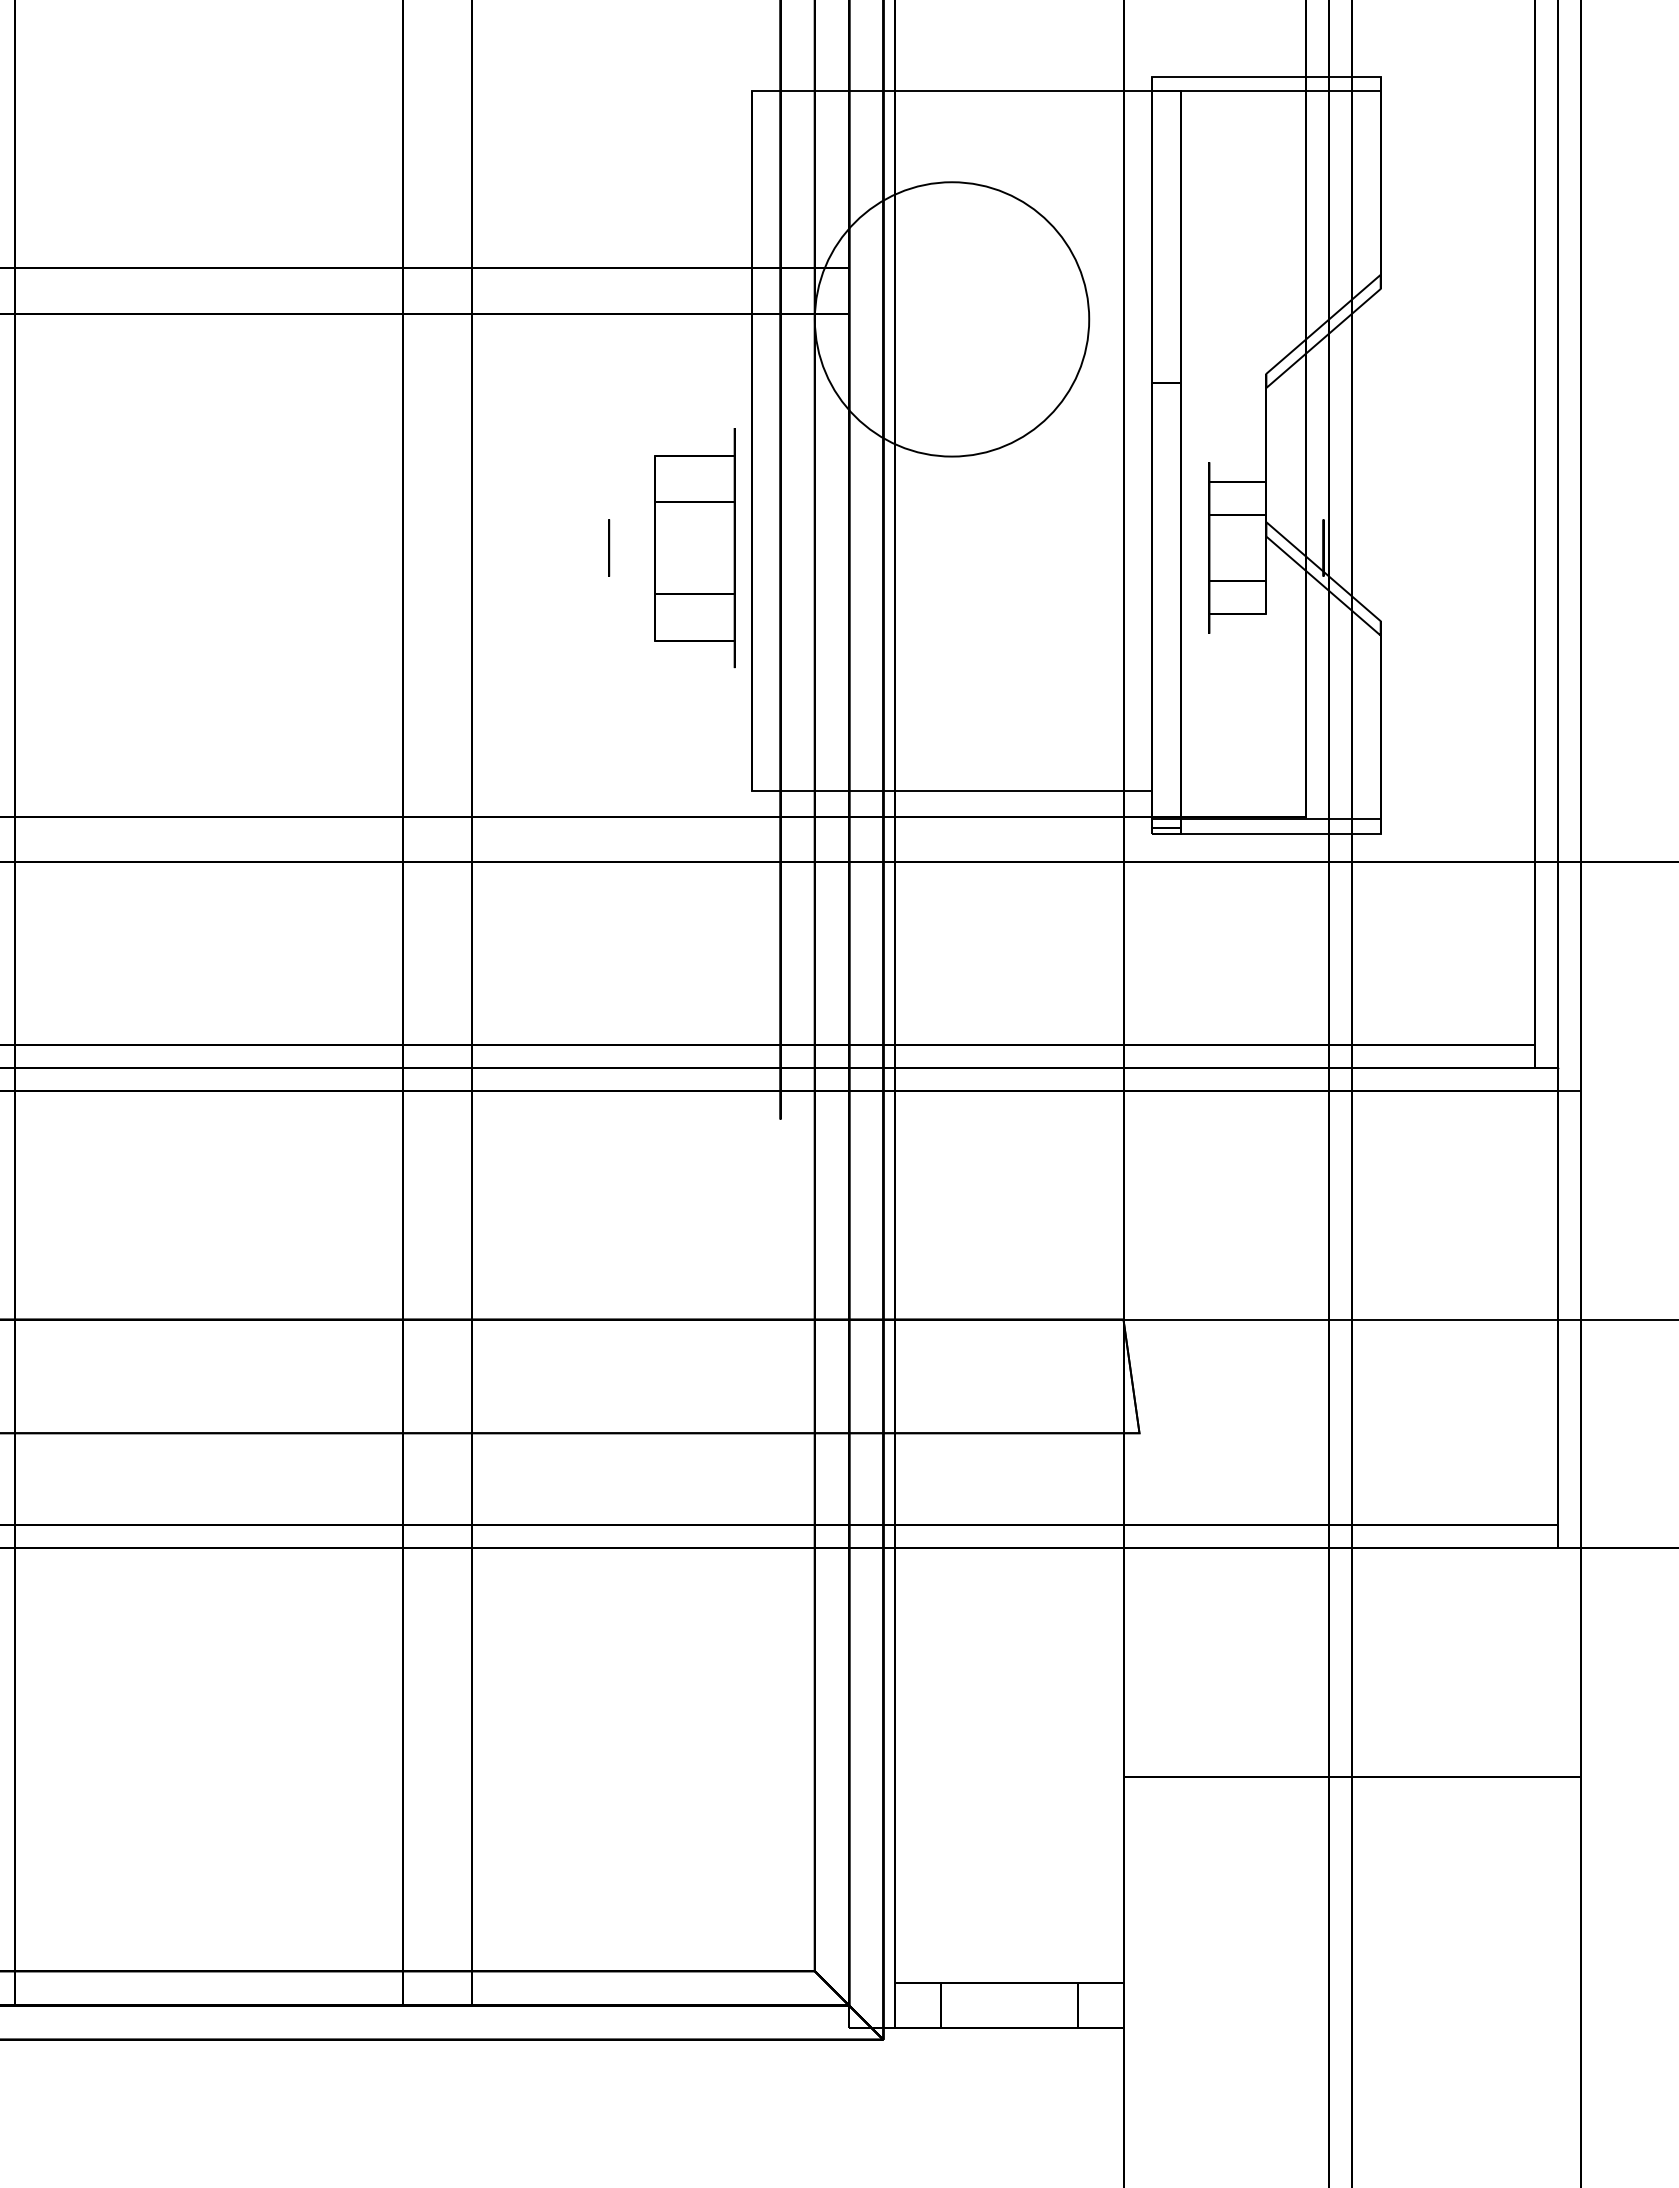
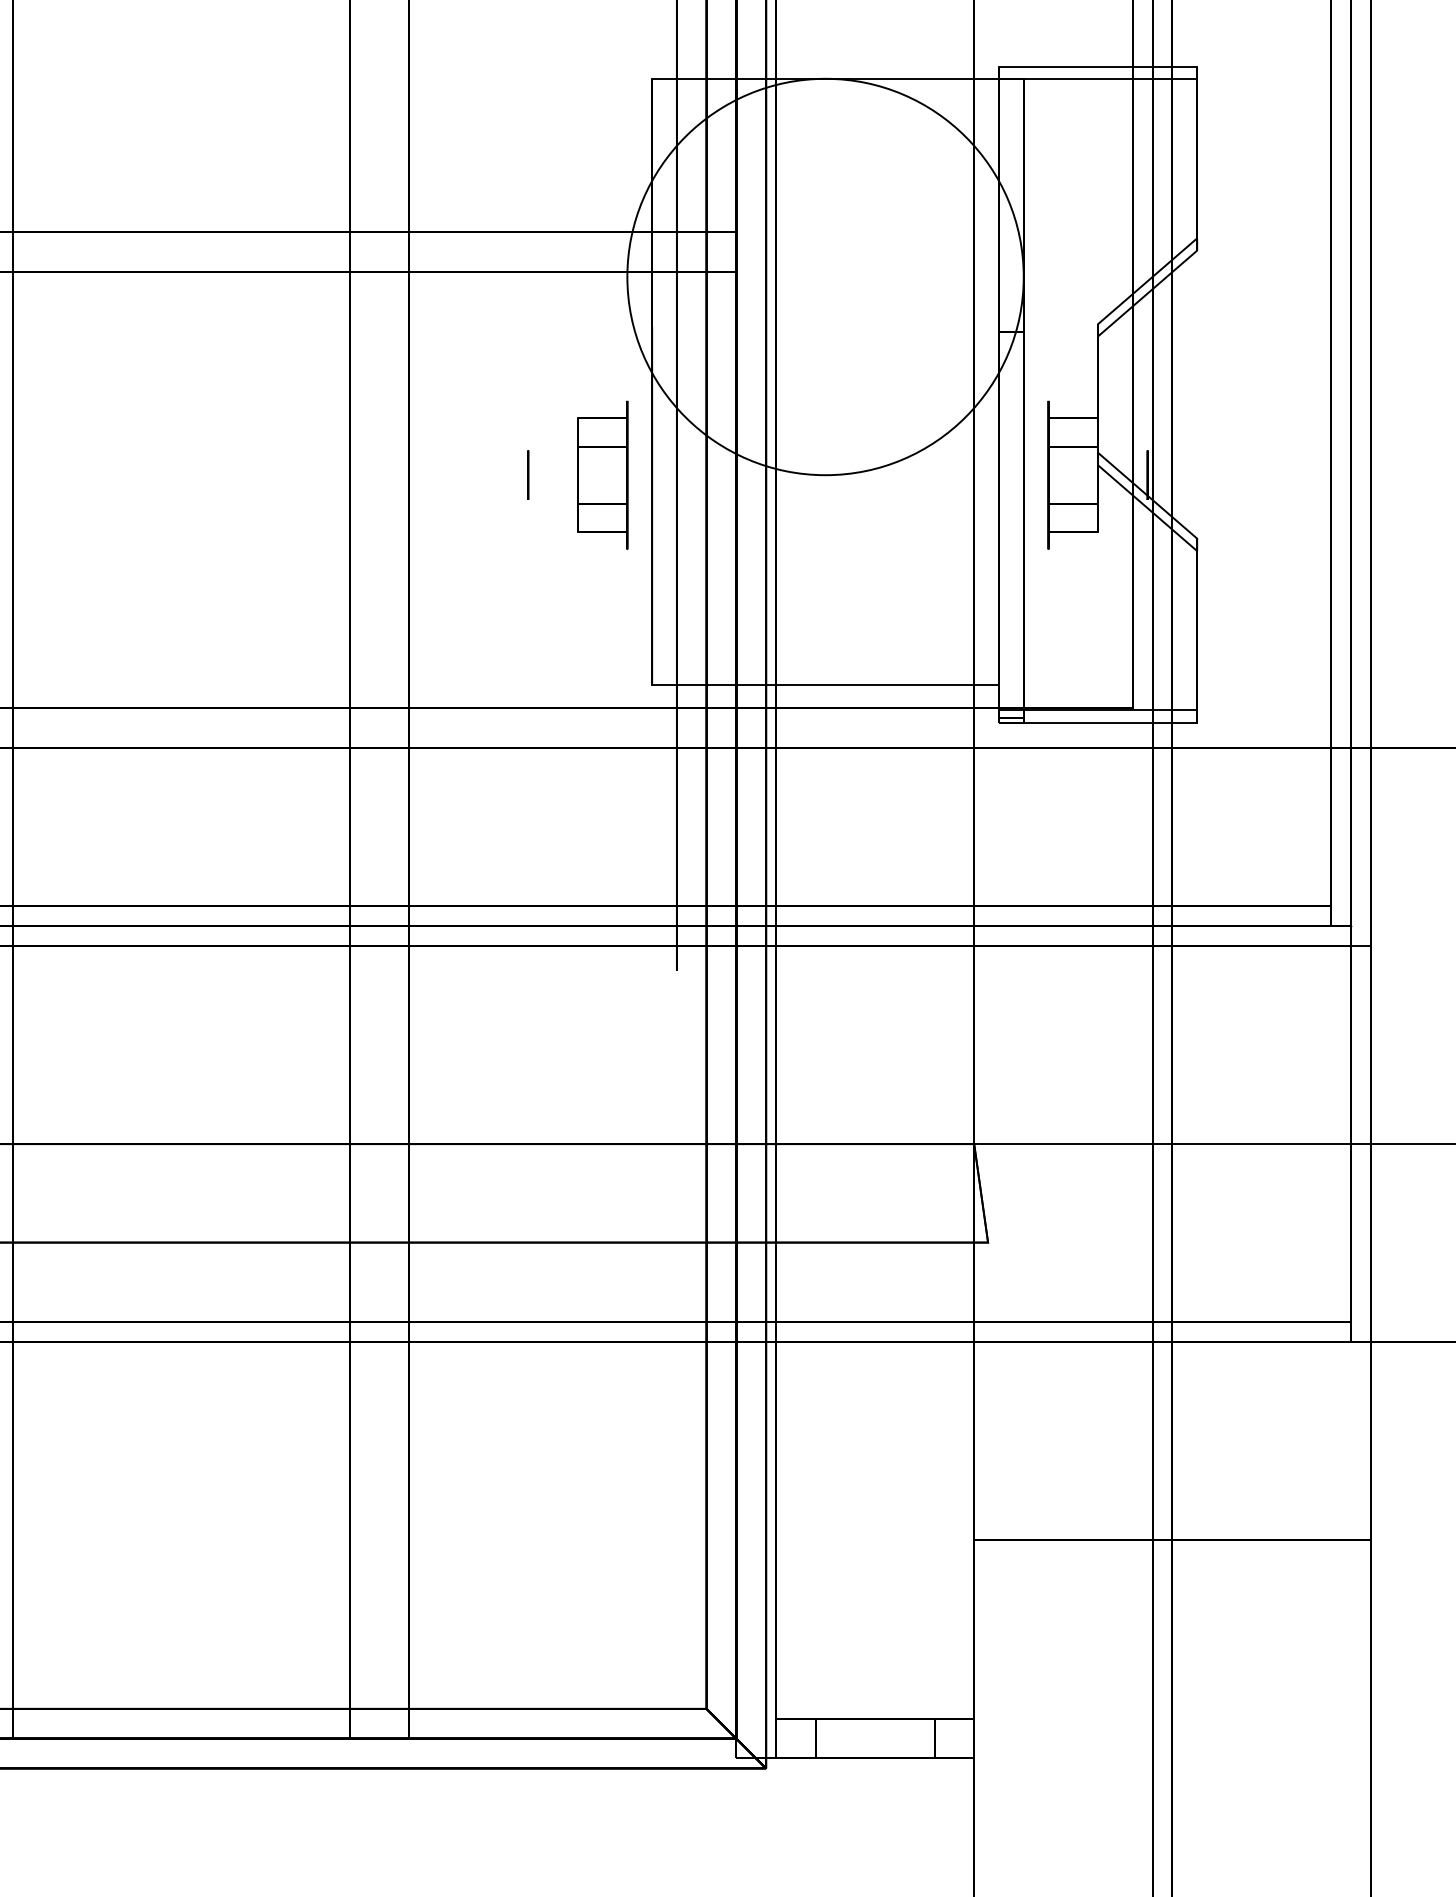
circle: (951, 319) -> (825, 277), size x1.67
part: (694, 547) -> (602, 474), size x0.71

